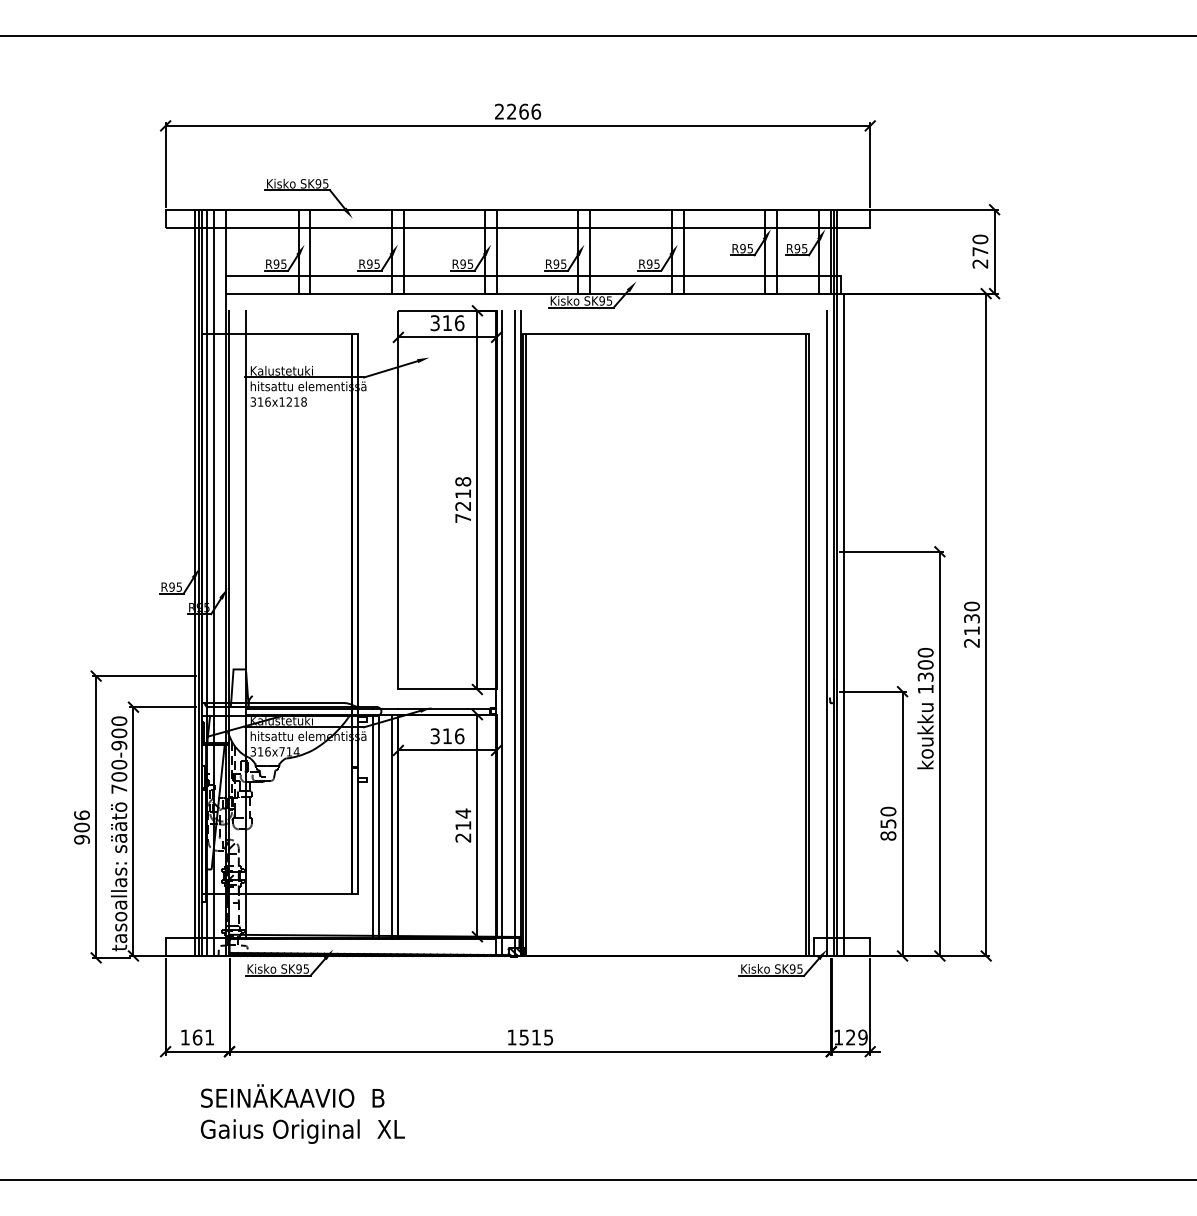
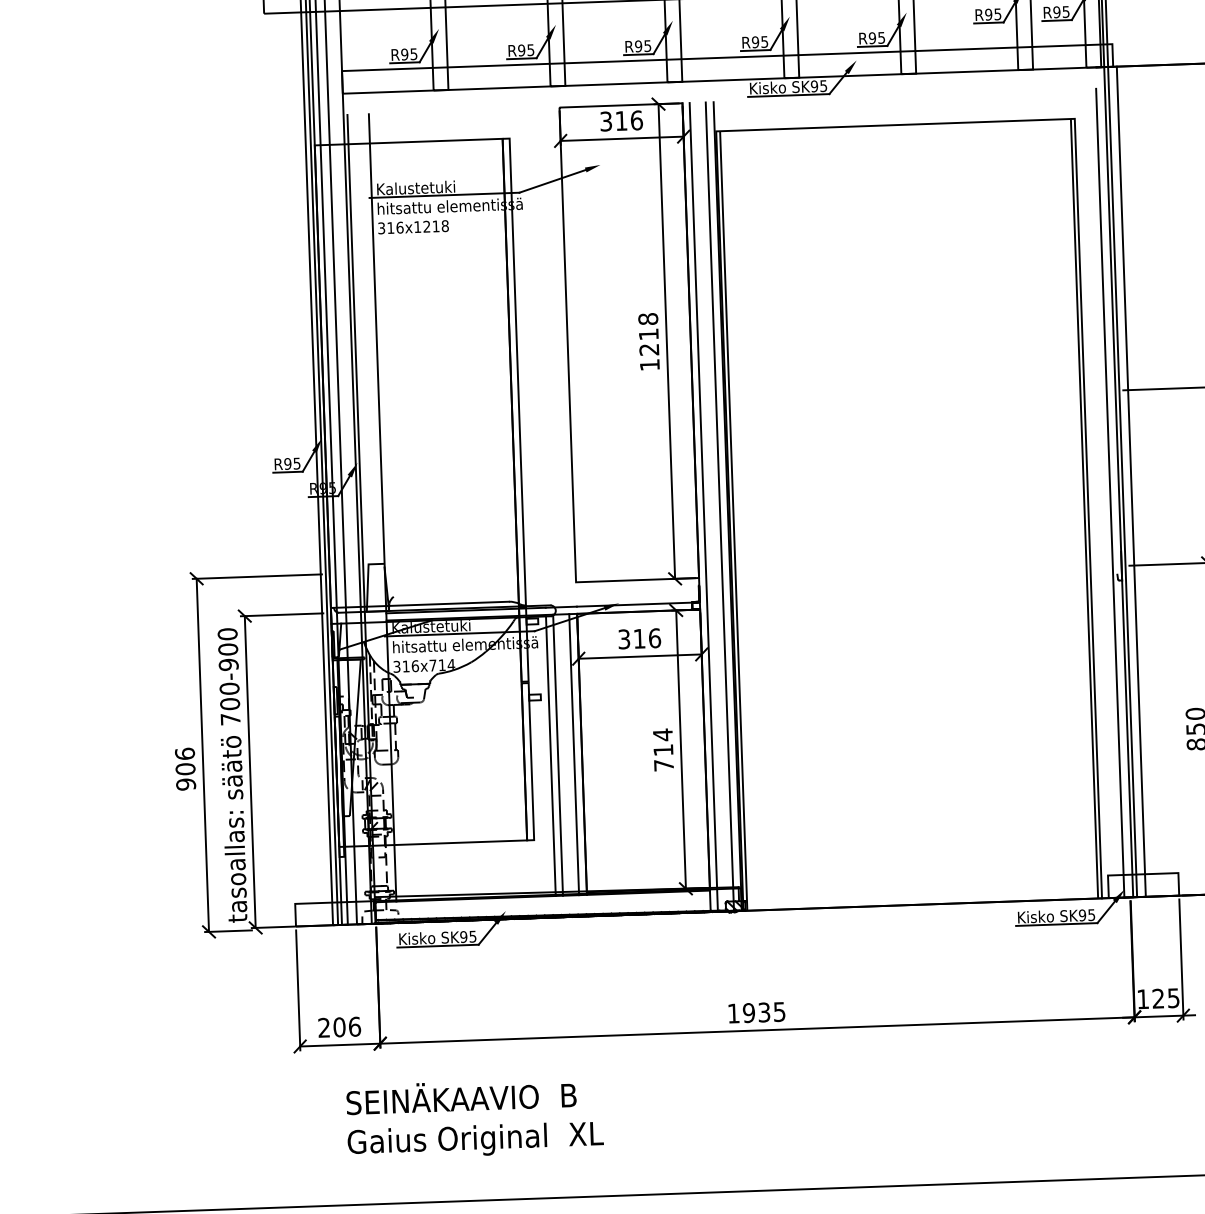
text: (462, 518) -> (648, 365), 7218 -> 1218
text: (463, 837) -> (664, 764), 214 -> 714
text: (197, 1037) -> (339, 1027), 161 -> 206
text: (529, 1037) -> (755, 1012), 1515 -> 1935
text: (862, 1037) -> (1173, 998), 129 -> 125

